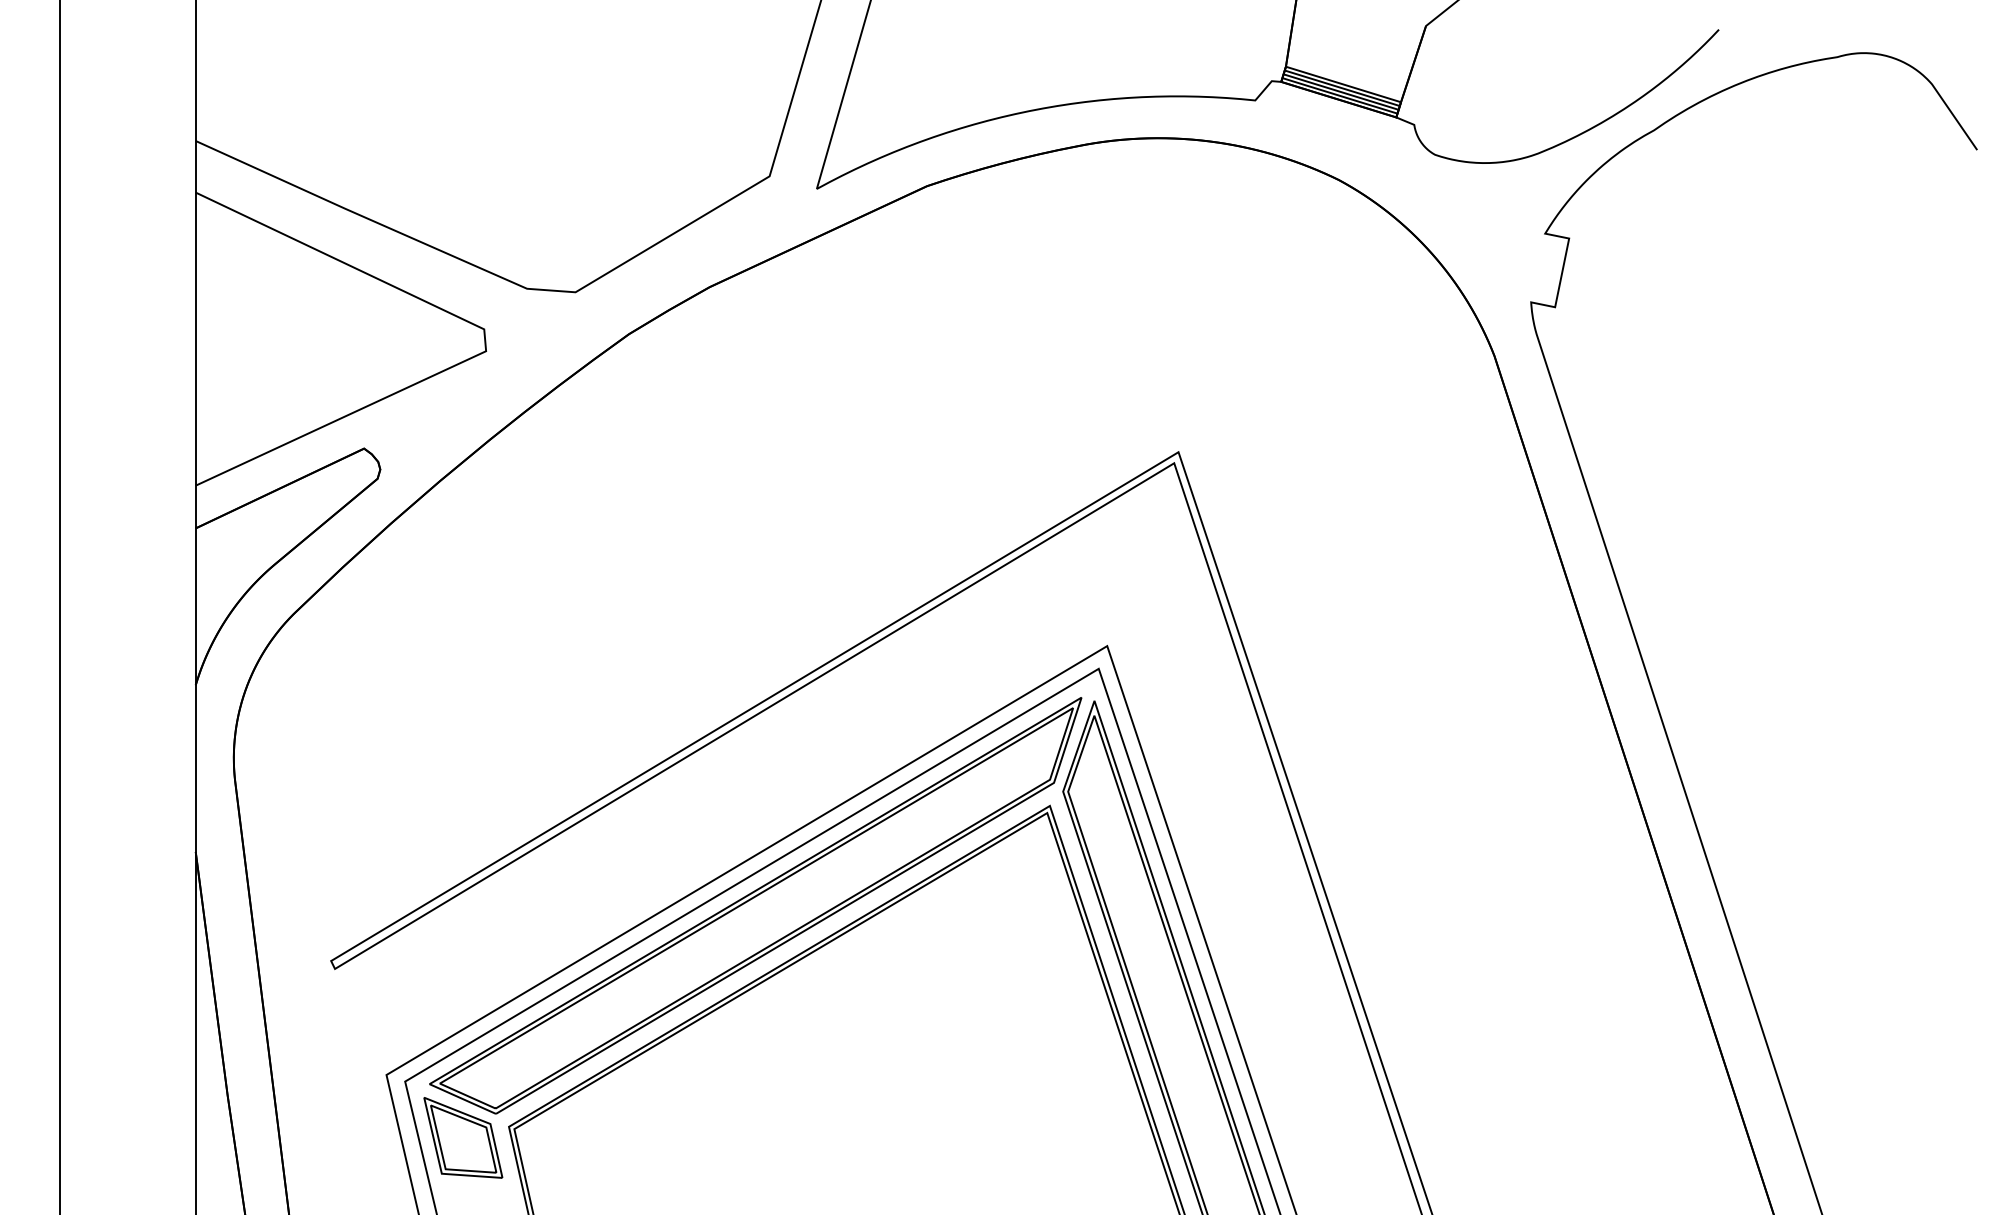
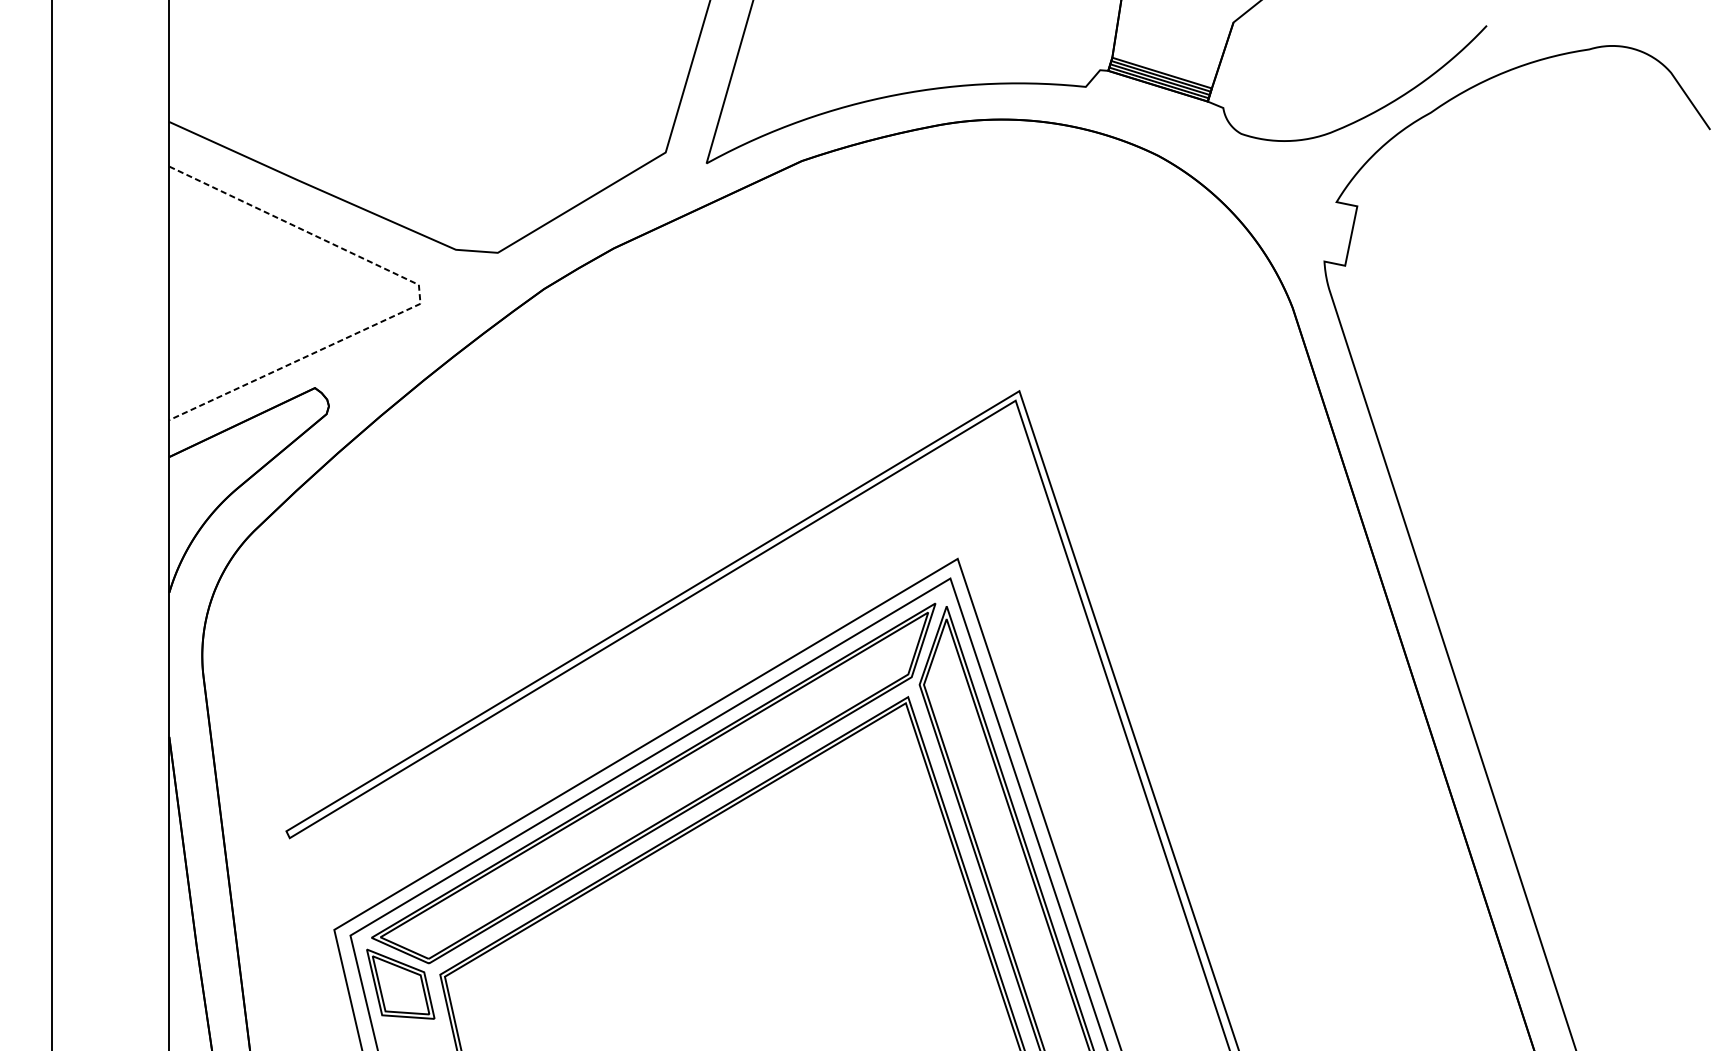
line: (485, 341) -> (419, 295), solid -> dashed

